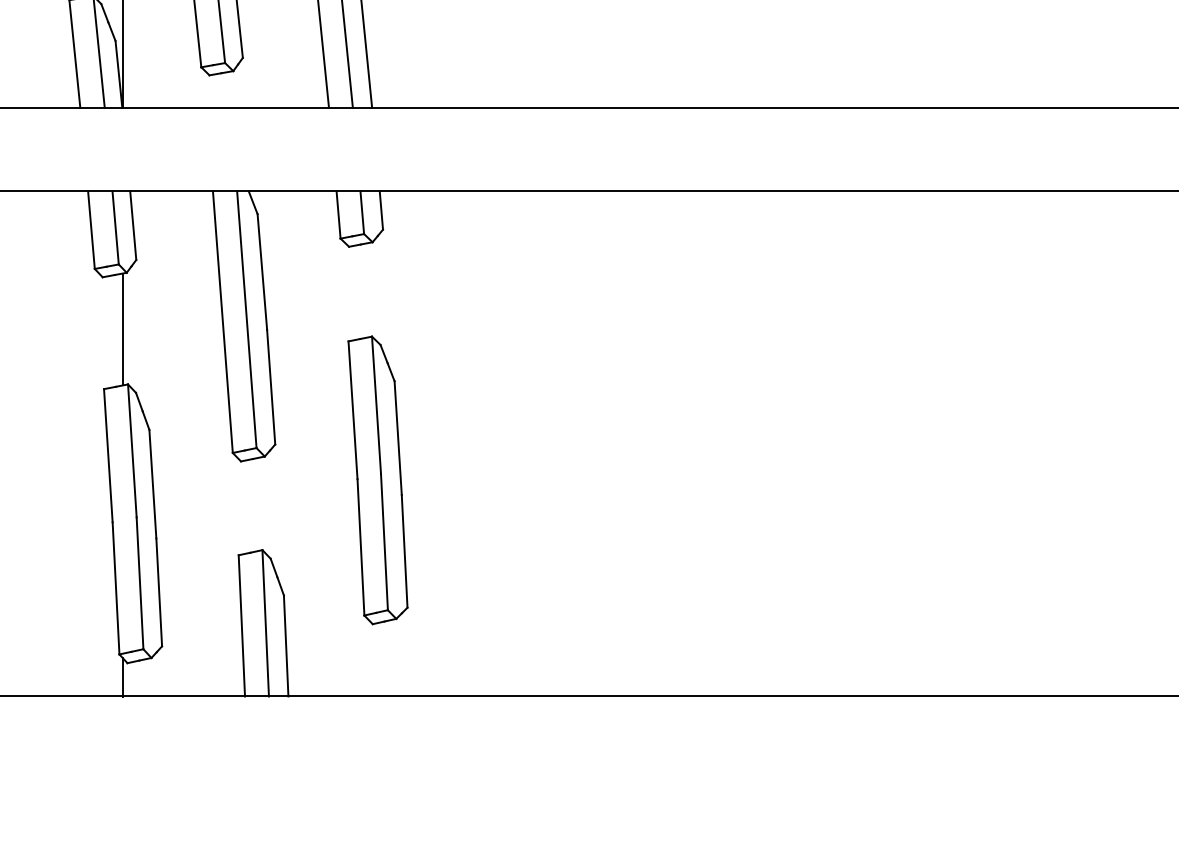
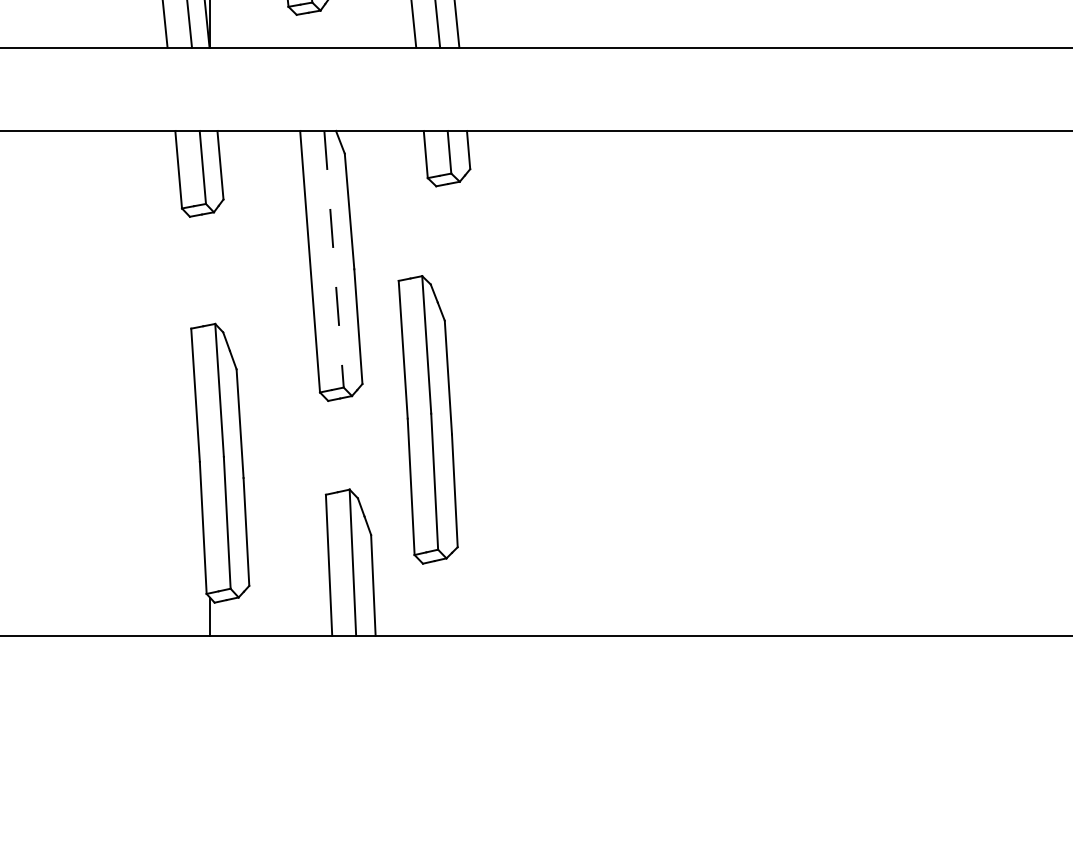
line: (246, 319) -> (333, 259), solid -> dashed
line: (122, 329) -> (209, 269), removed
part: (377, 480) -> (427, 420), moved

